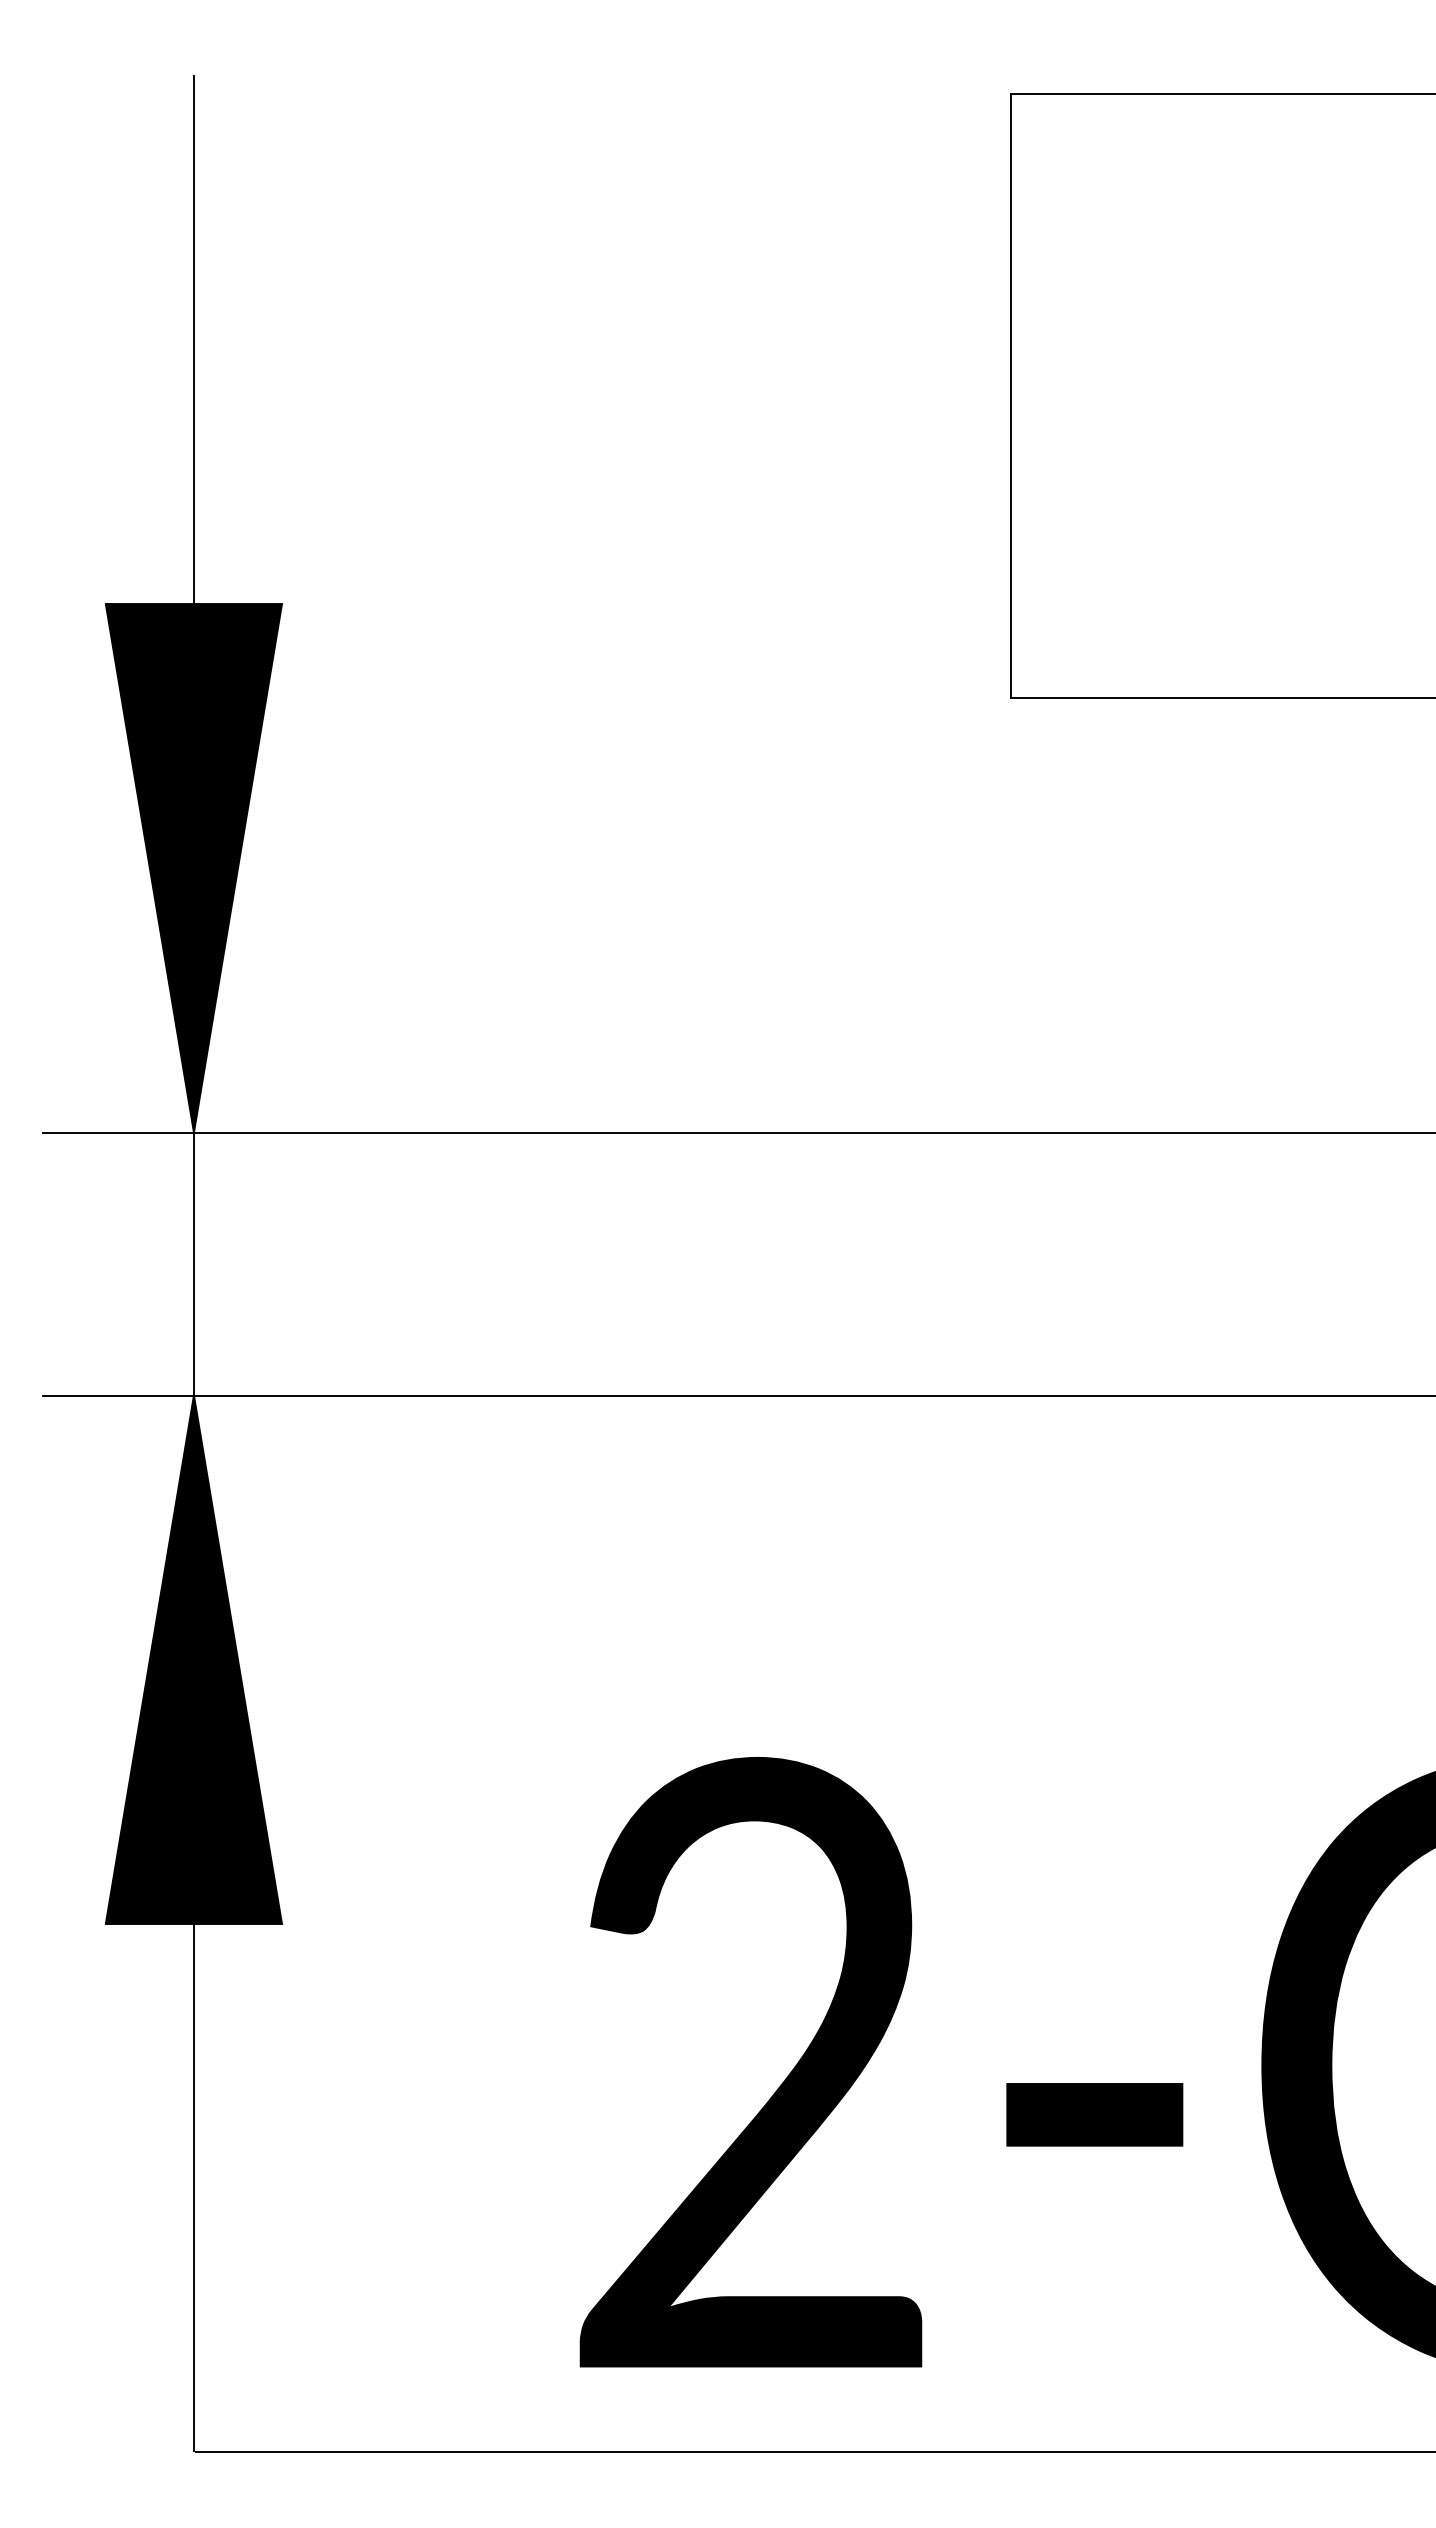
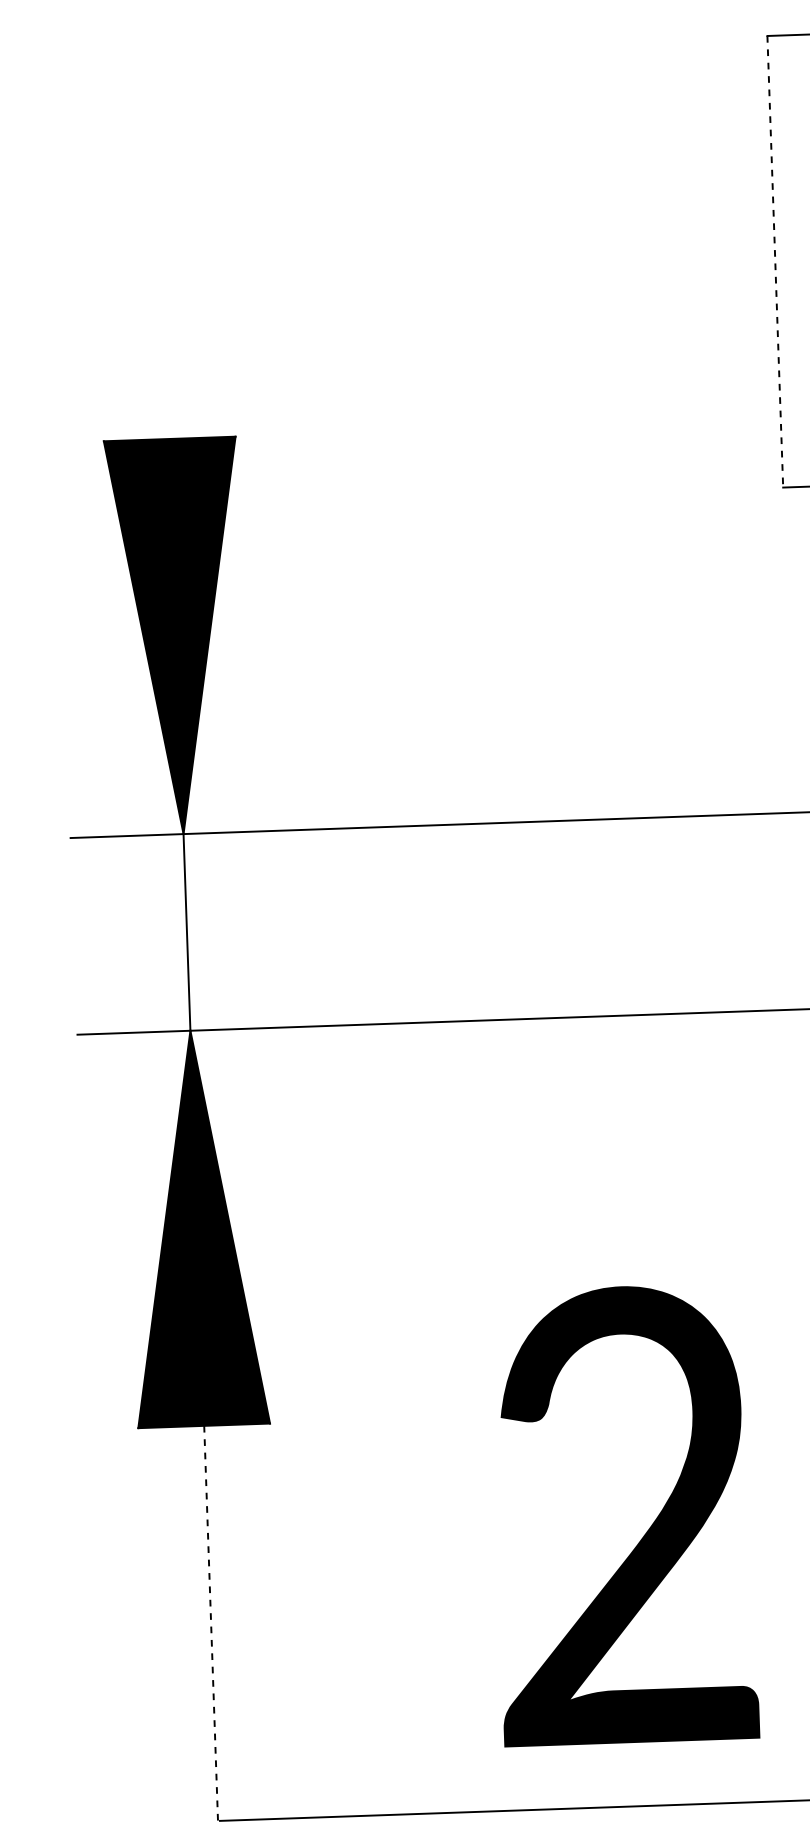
line: (193, 339) -> (162, 241), removed
line: (1010, 395) -> (774, 261), solid -> dashed
line: (193, 2188) -> (210, 1623), solid -> dashed

